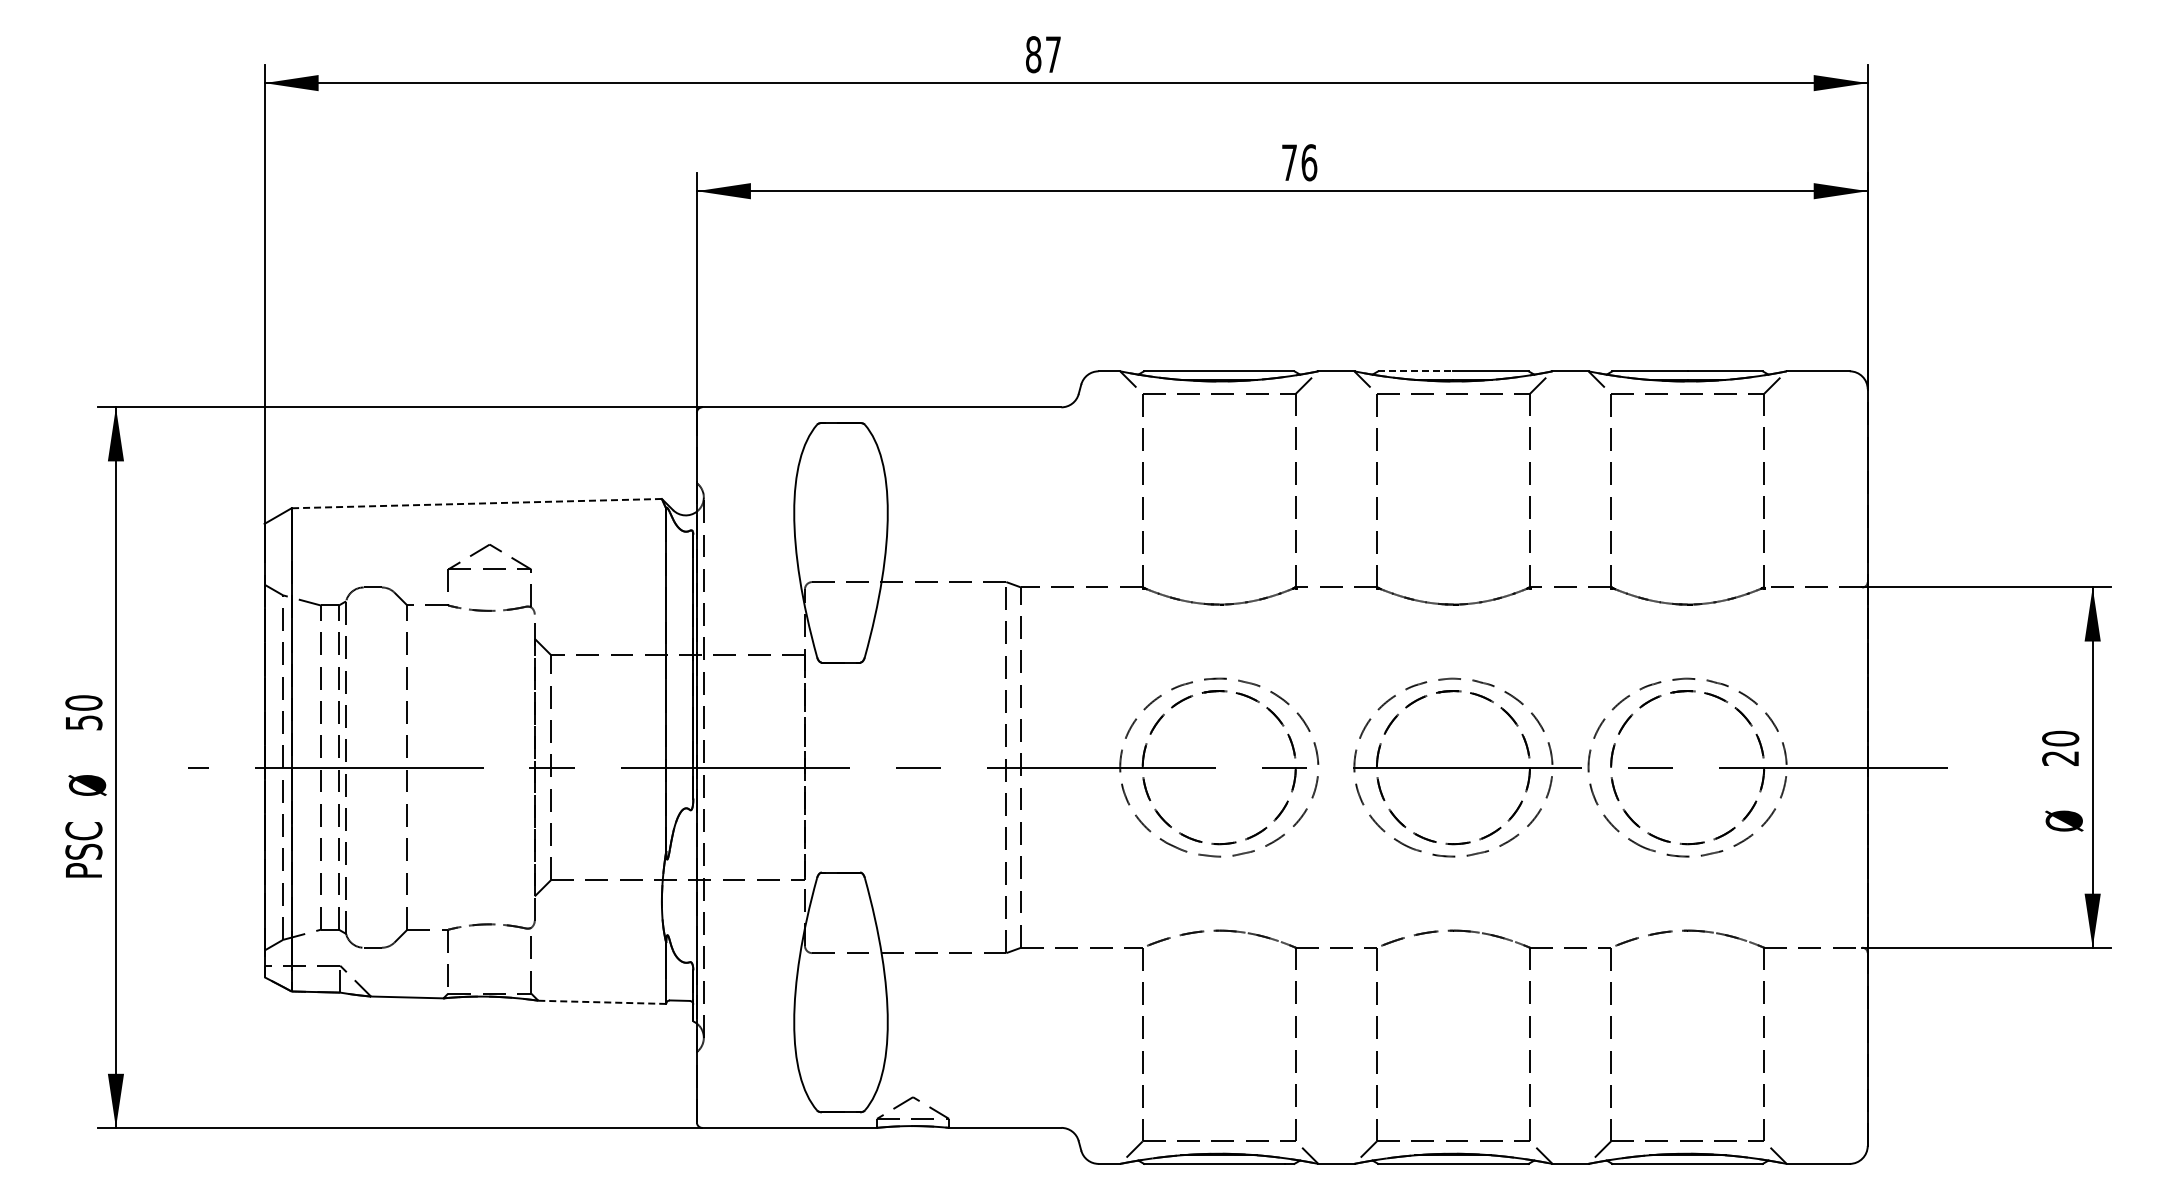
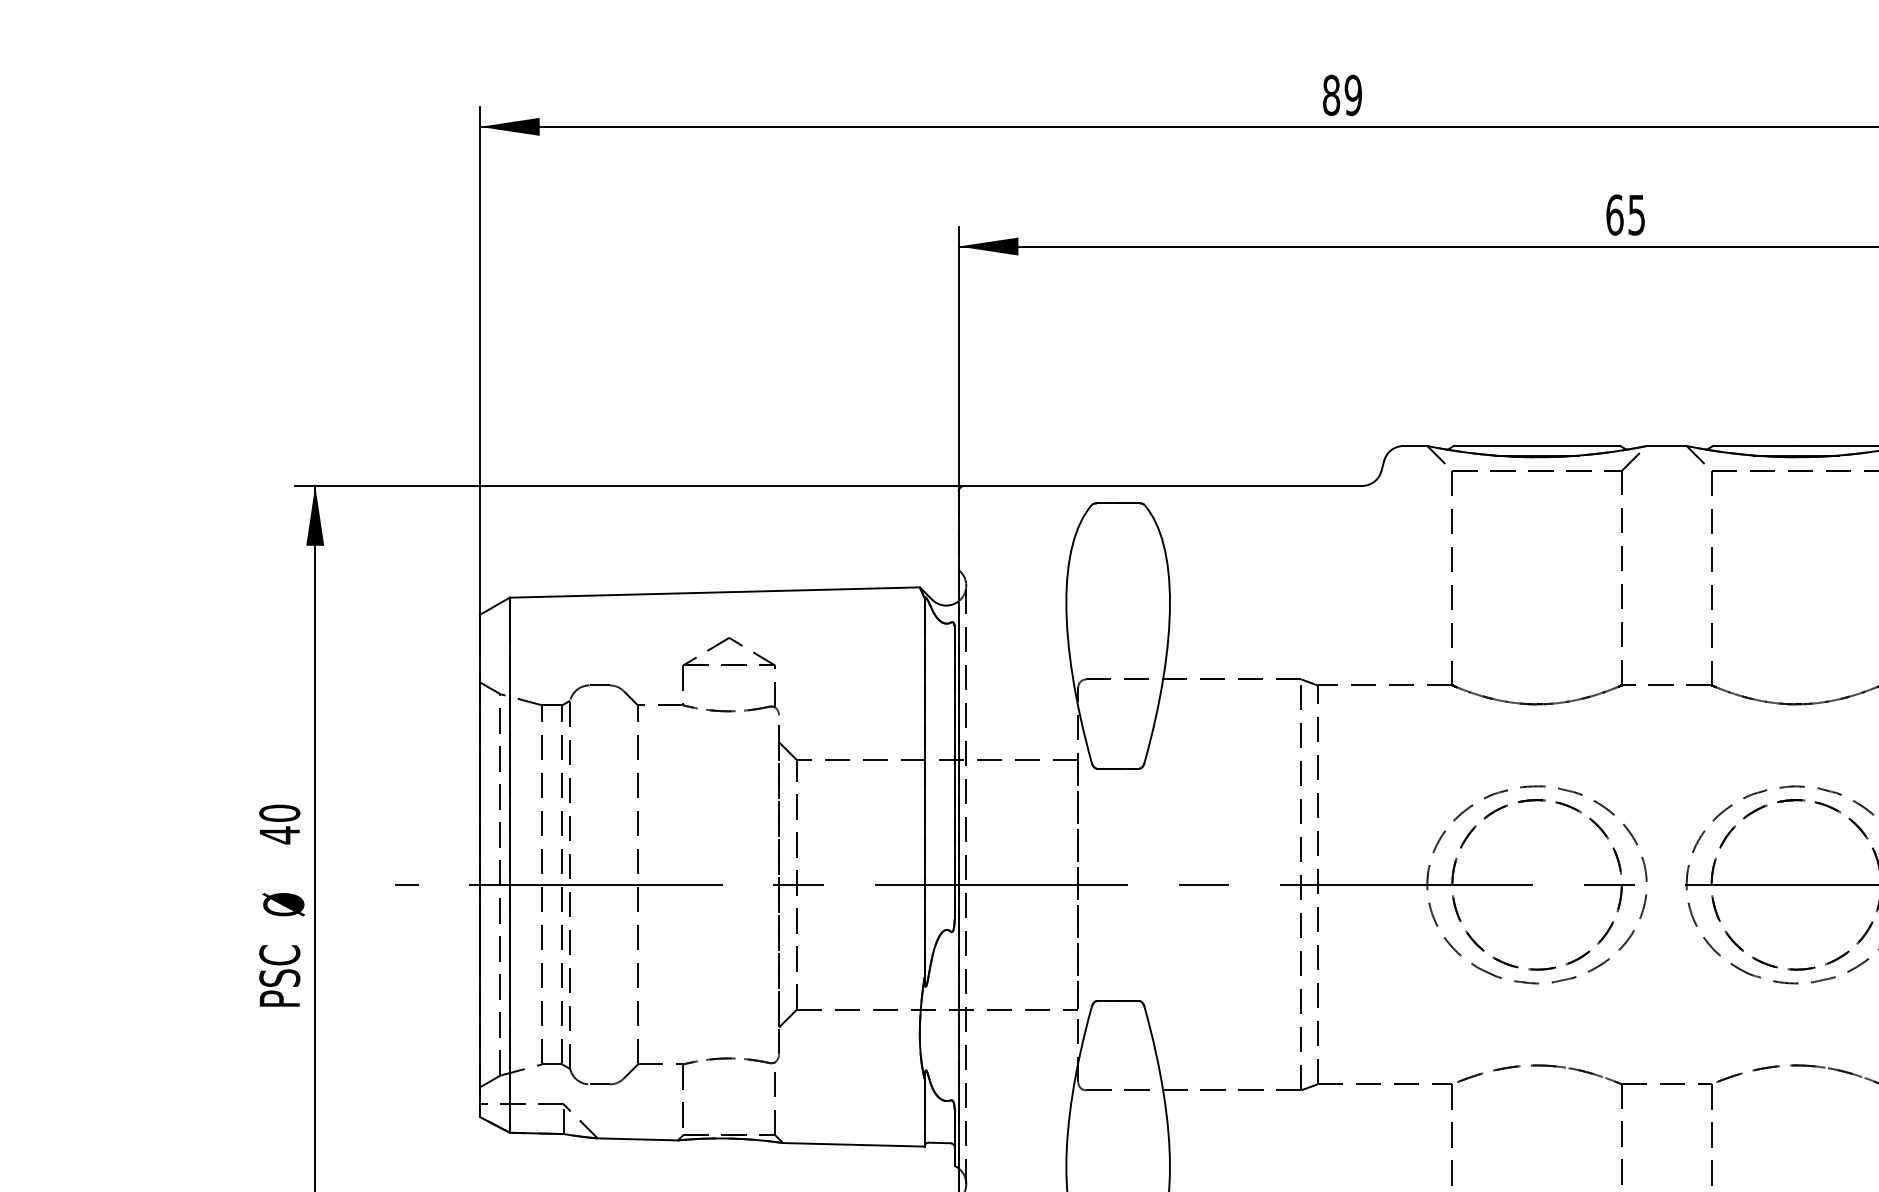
text: (1053, 54) -> (1353, 95), 87 -> 89
text: (1299, 162) -> (1625, 214), 76 -> 65
line: (1415, 371) -> (1754, 446), dashed -> solid
line: (476, 503) -> (714, 592), dashed -> solid
text: (84, 722) -> (280, 834), 50 -> 40
line: (602, 1002) -> (854, 1144), dashed -> solid

